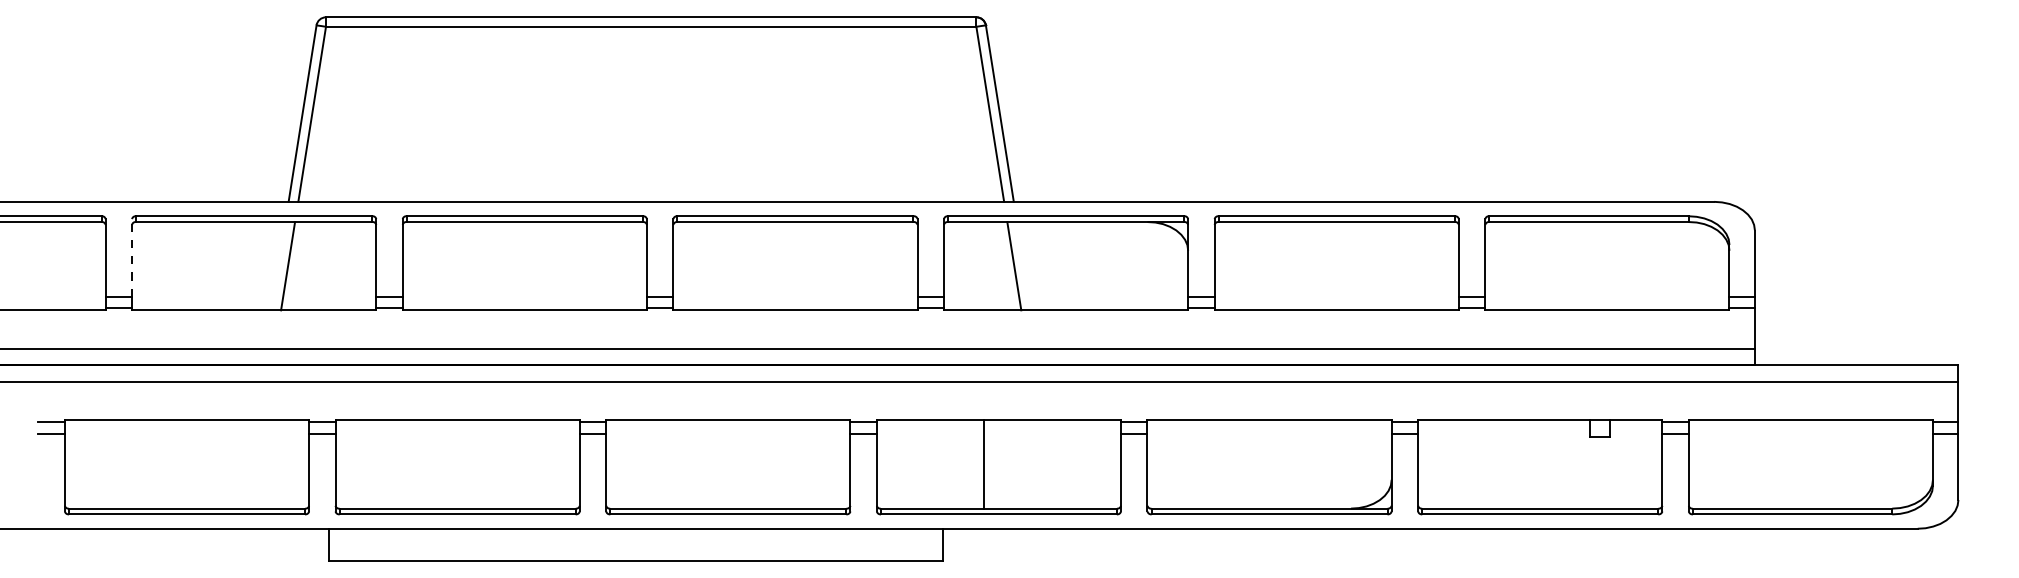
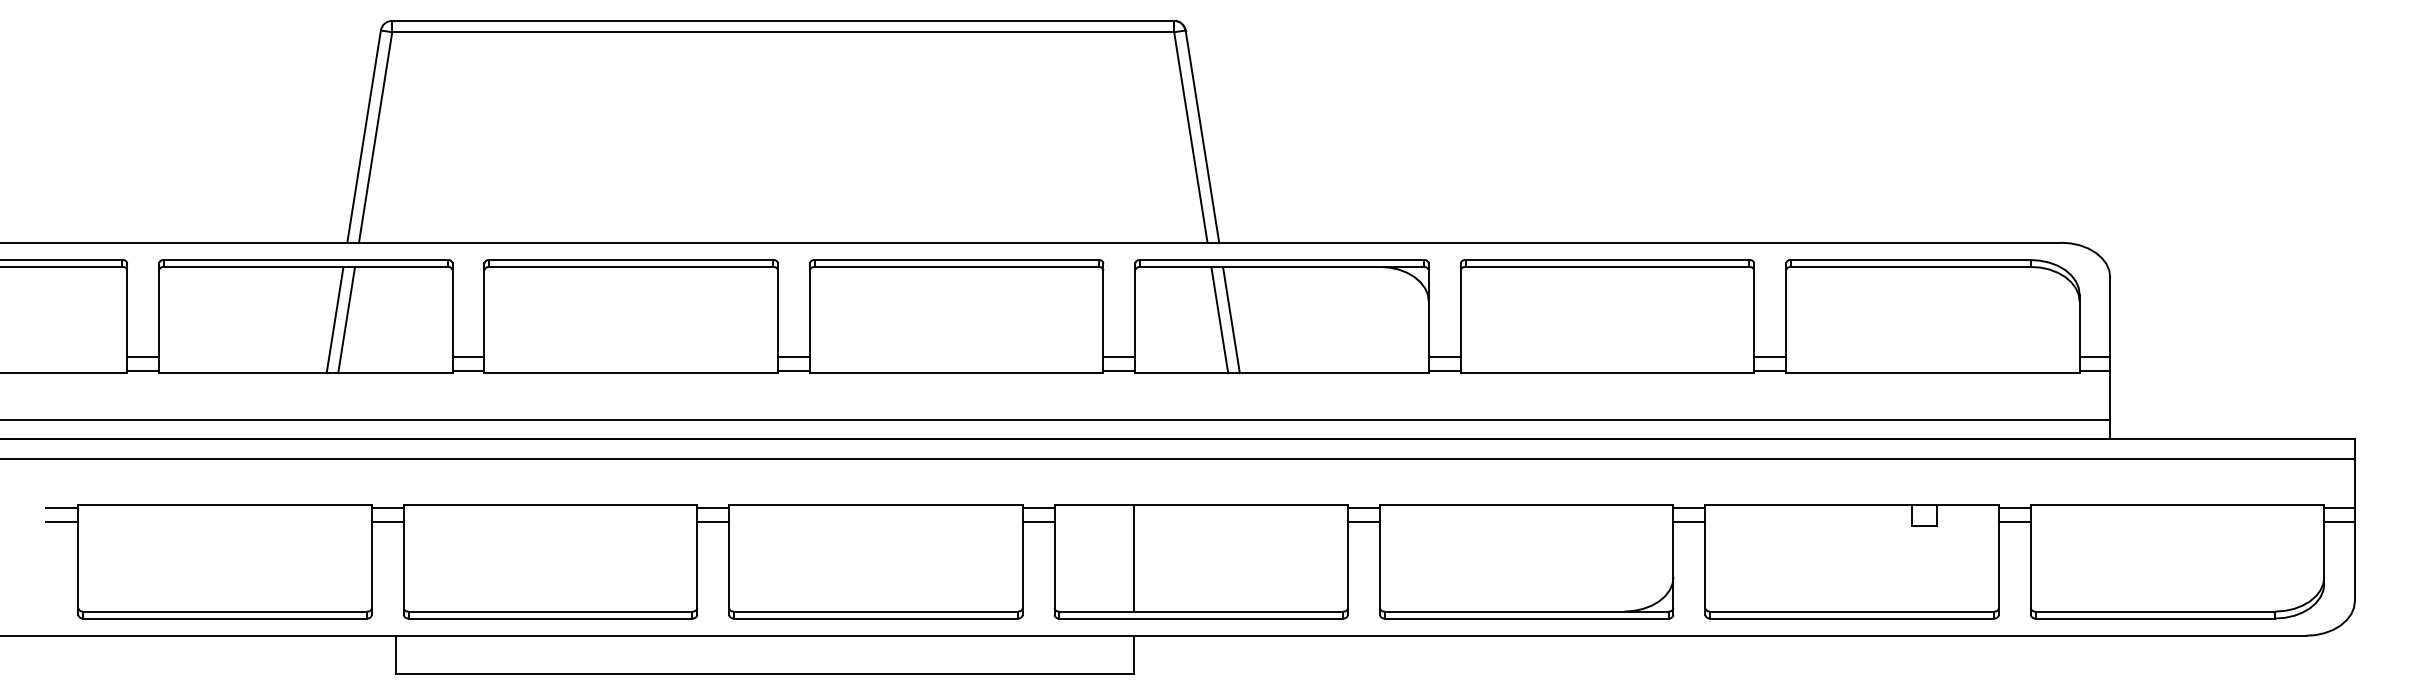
line: (132, 257) -> (159, 309), dashed -> solid
line: (278, 266) -> (335, 320), added
line: (1024, 266) -> (1232, 320), added
line: (984, 464) -> (1134, 558), moved

